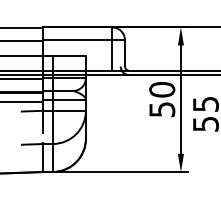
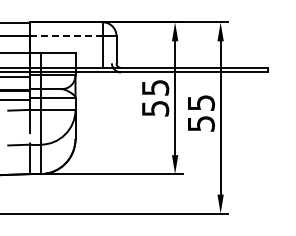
line: (77, 40) -> (66, 36), solid -> dashed
text: (162, 89) -> (155, 87), 50 -> 55

